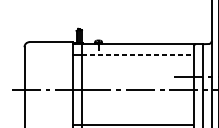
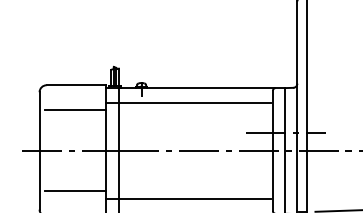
line: (137, 54) -> (195, 102), dashed -> solid
line: (49, 60) -> (74, 110), added
line: (49, 119) -> (74, 191), added

